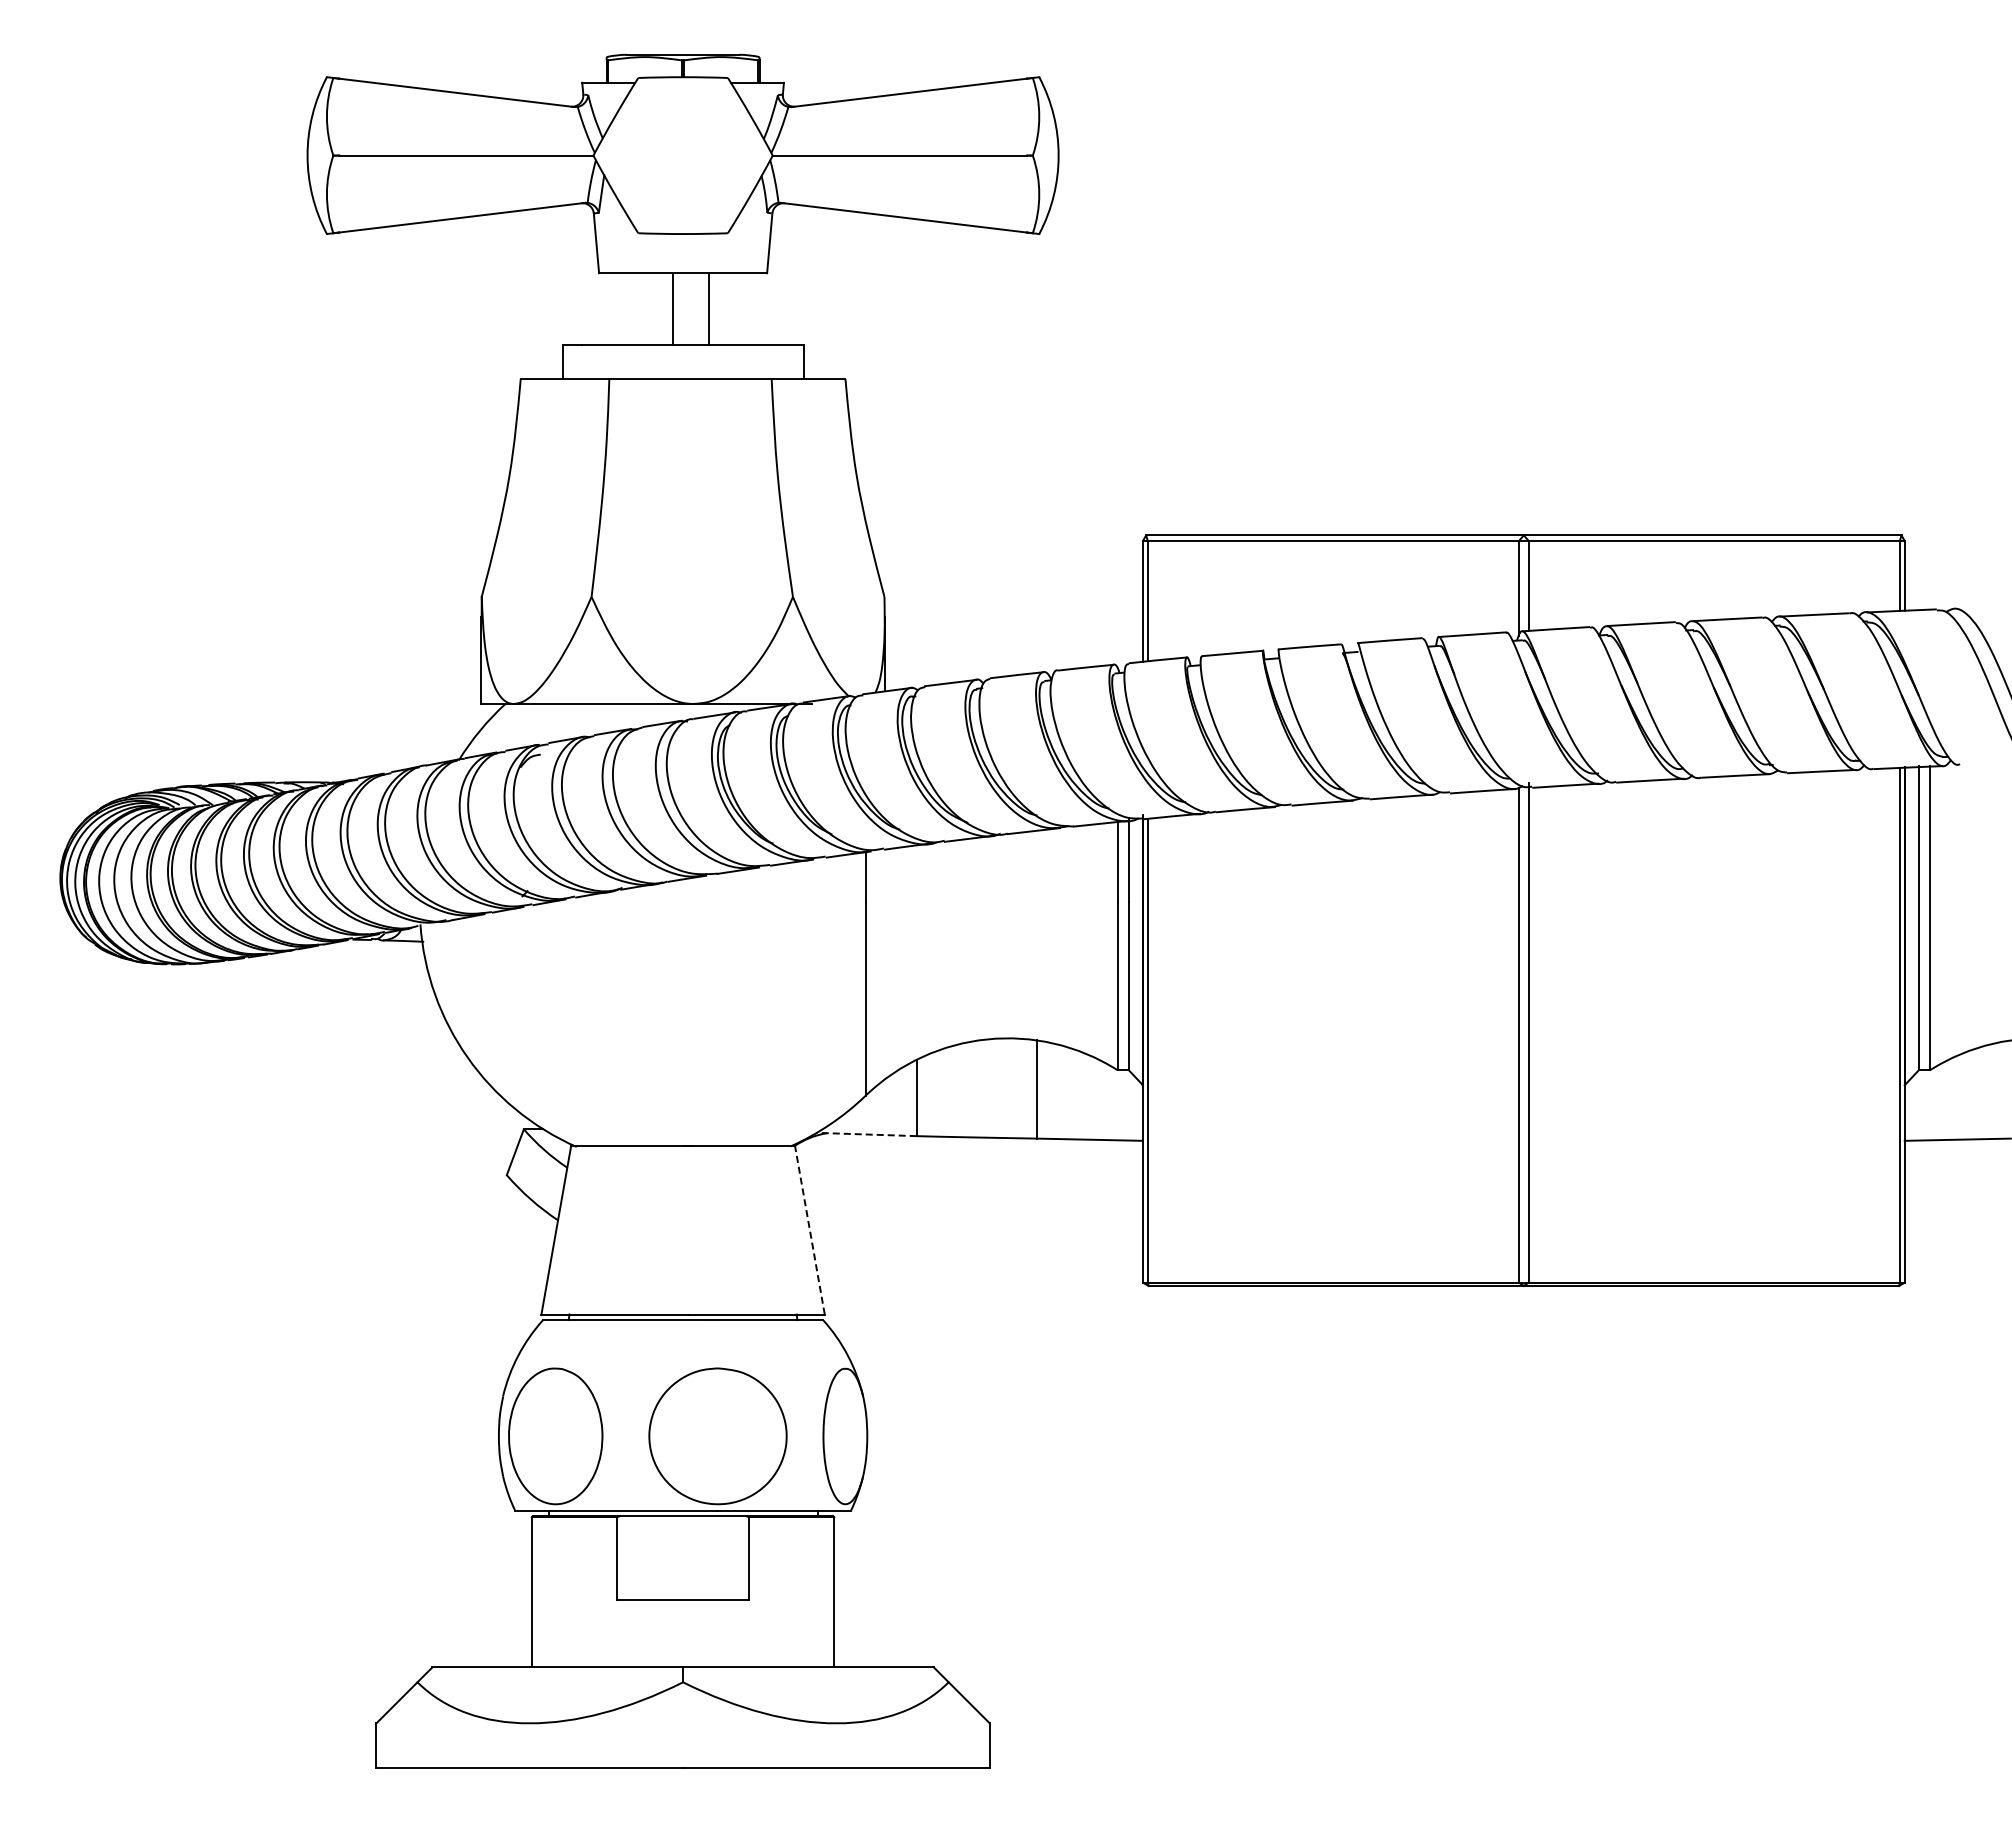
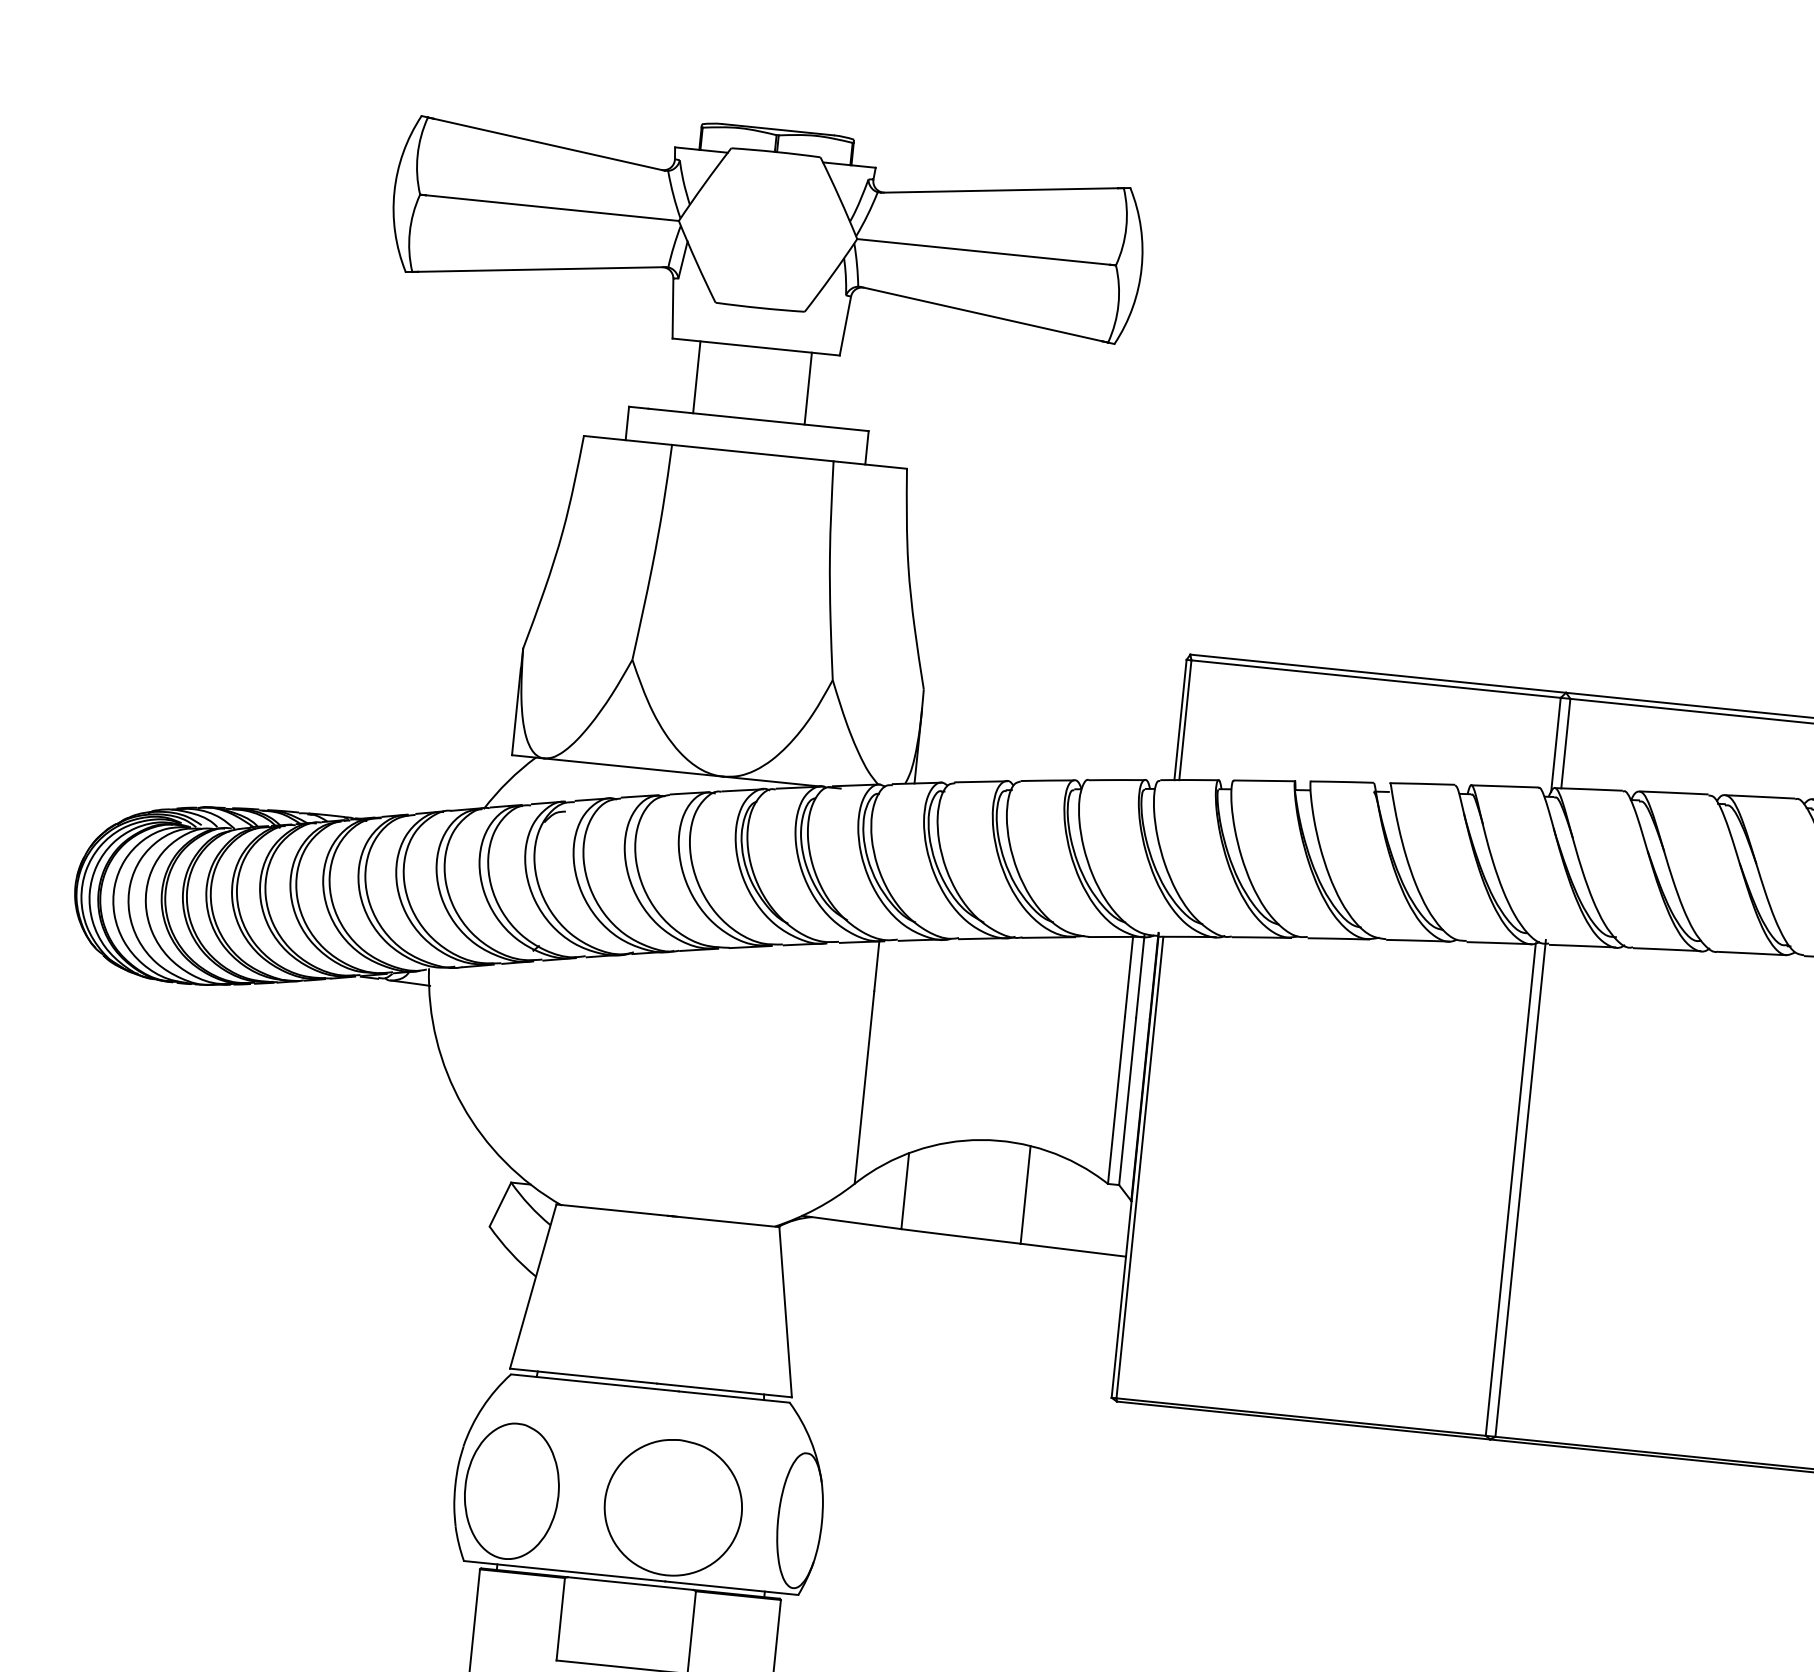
line: (673, 309) -> (808, 388), moved
line: (709, 309) -> (697, 377), moved
line: (866, 1134) -> (851, 1222), dashed -> solid
line: (809, 1230) -> (785, 1312), dashed -> solid

